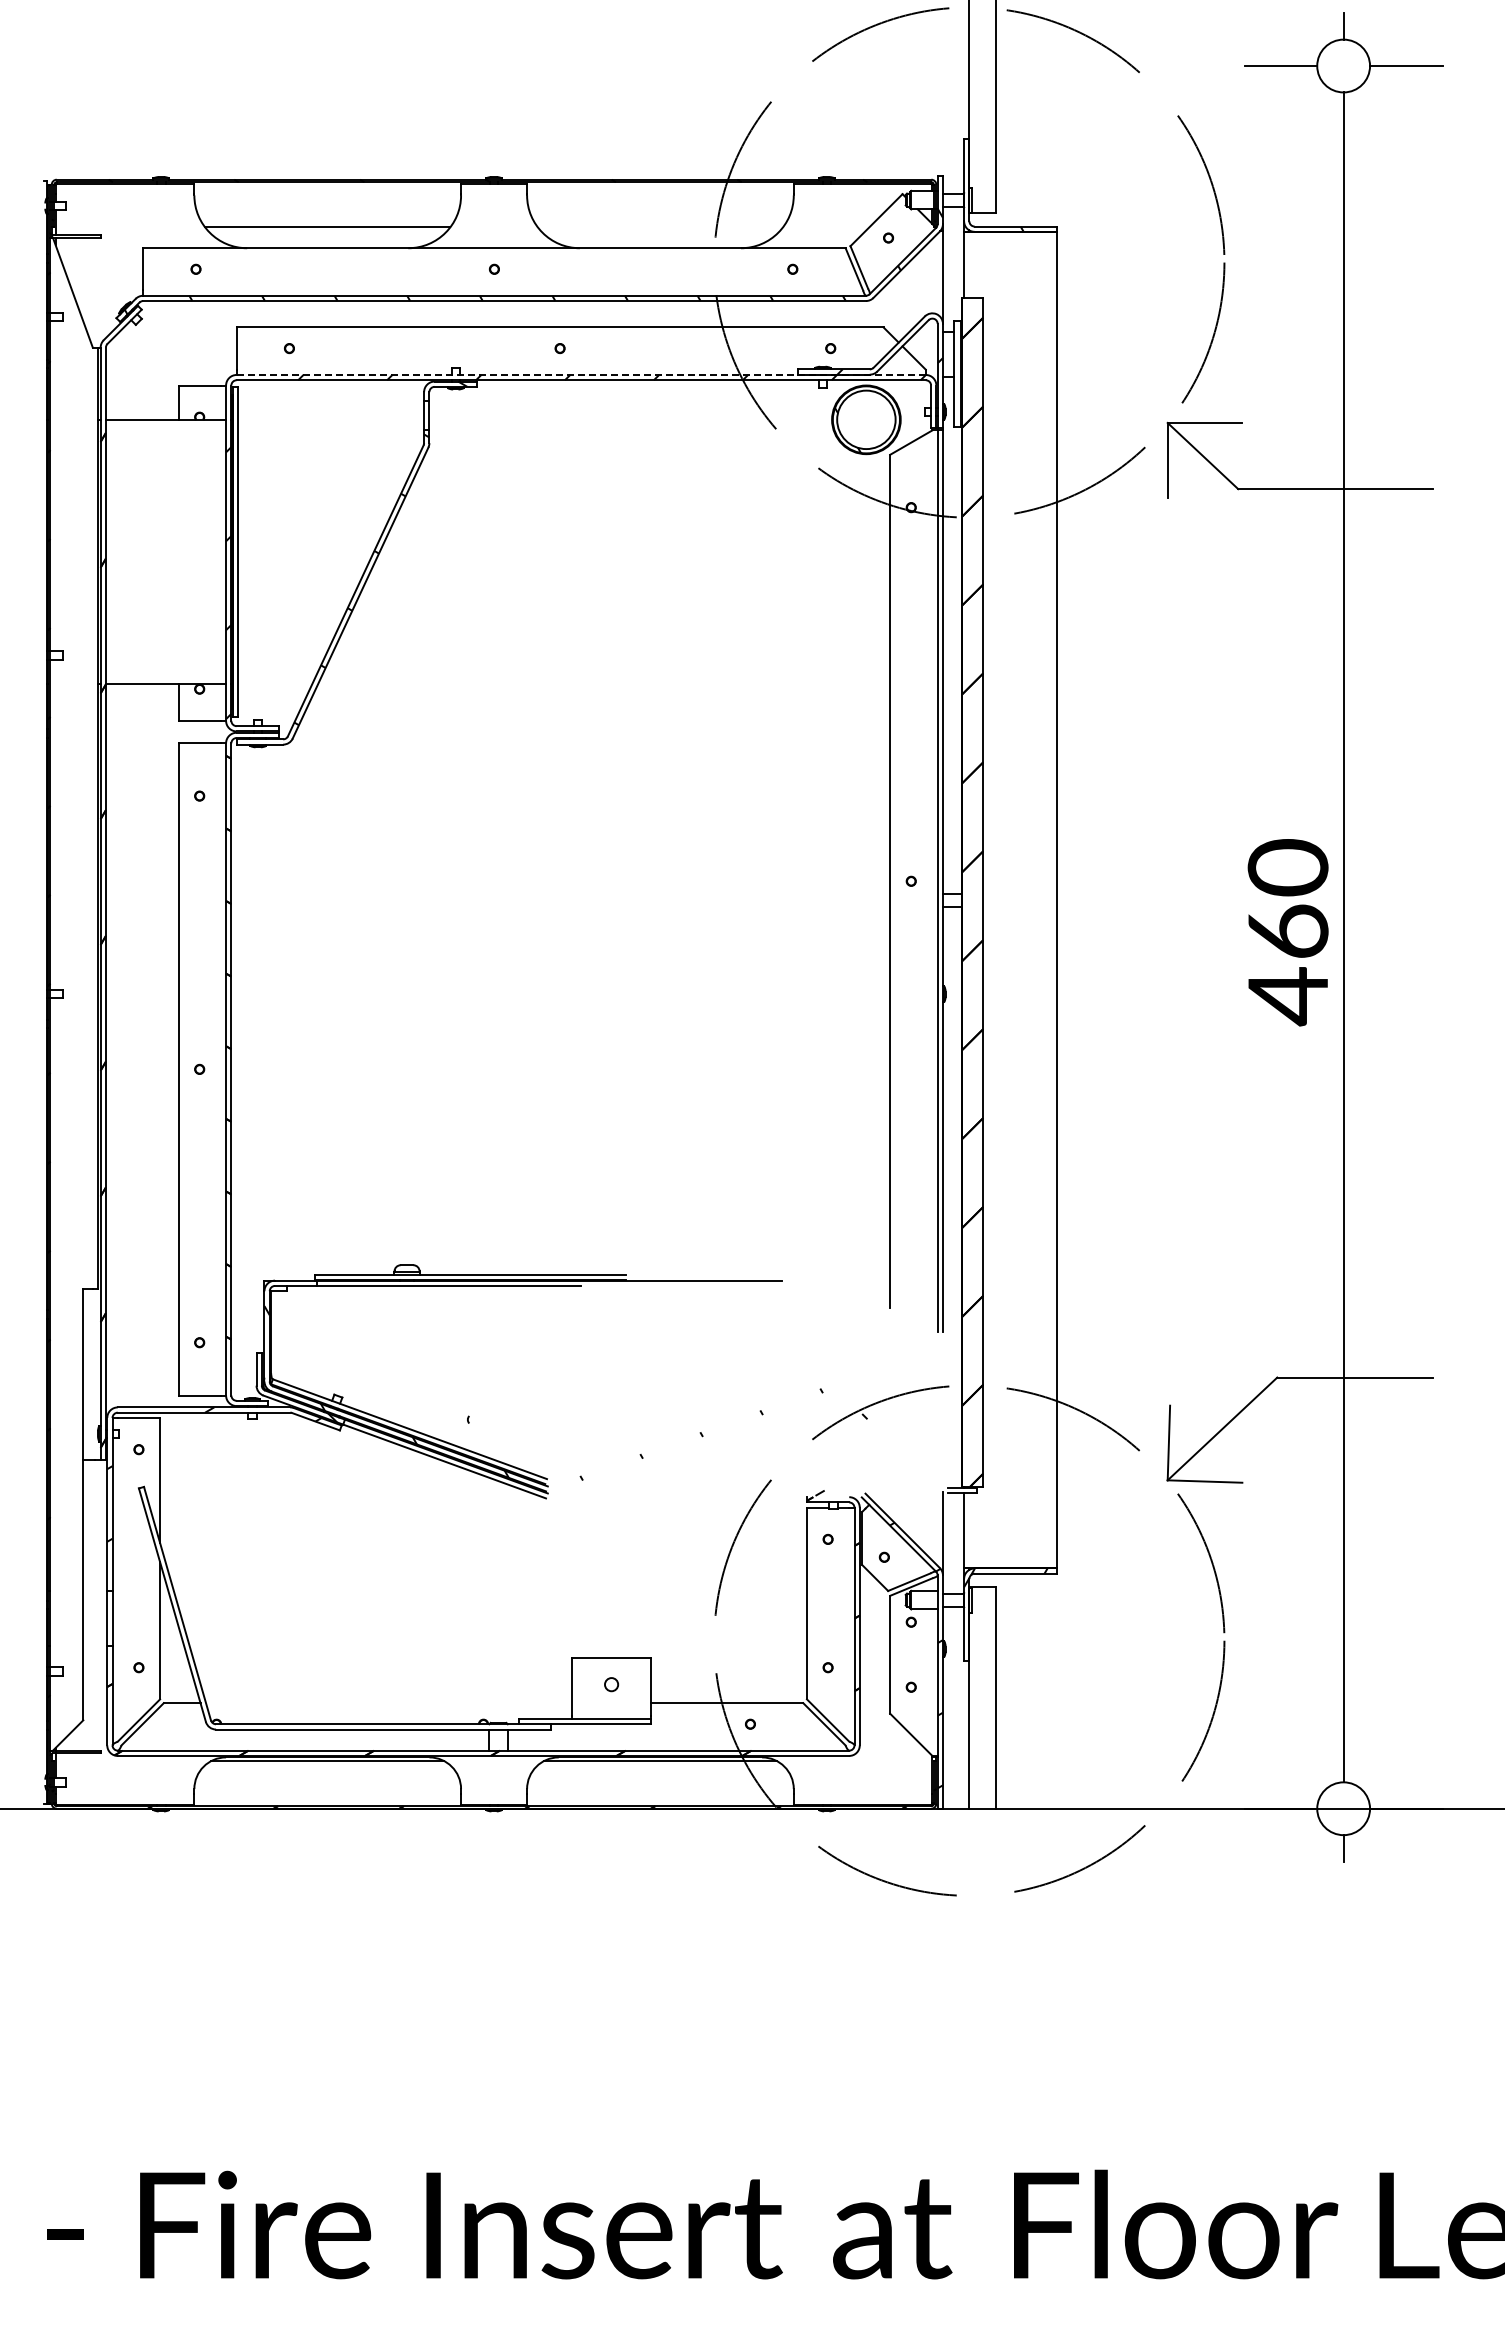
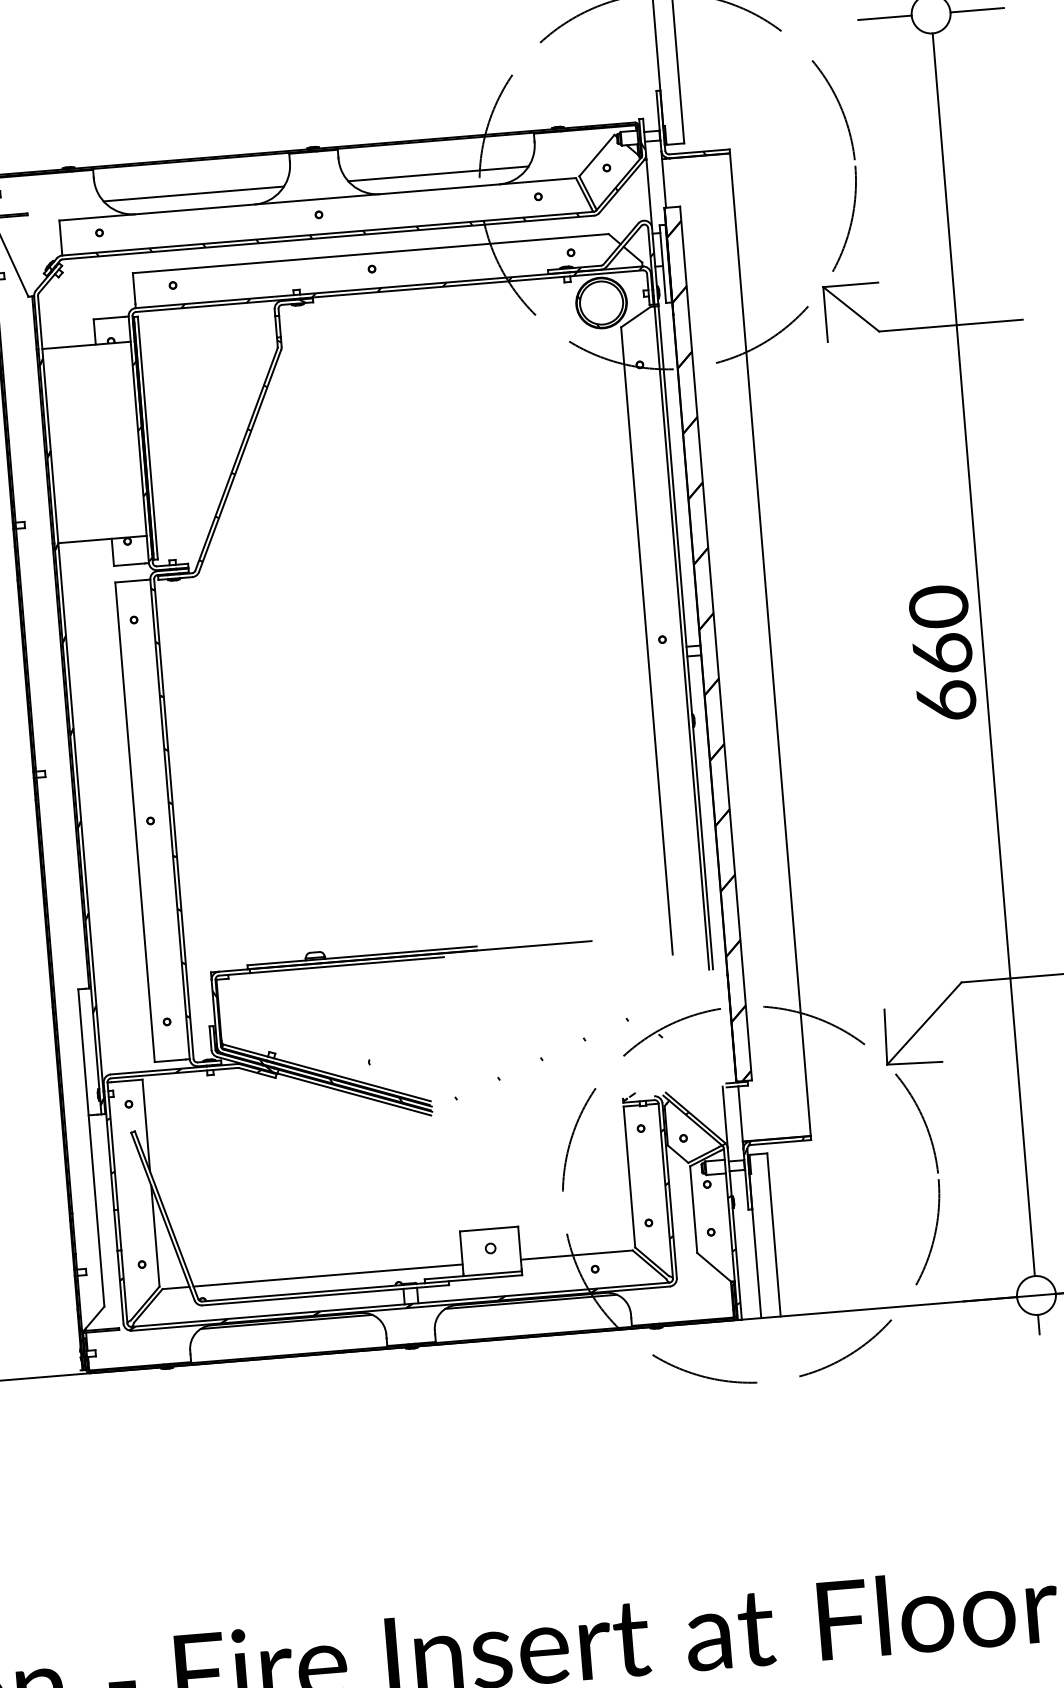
line: (660, 227) -> (438, 174), added
line: (581, 374) -> (389, 286), dashed -> solid
text: (1288, 996) -> (946, 701), 460 -> 660
line: (388, 1703) -> (327, 1275), added

